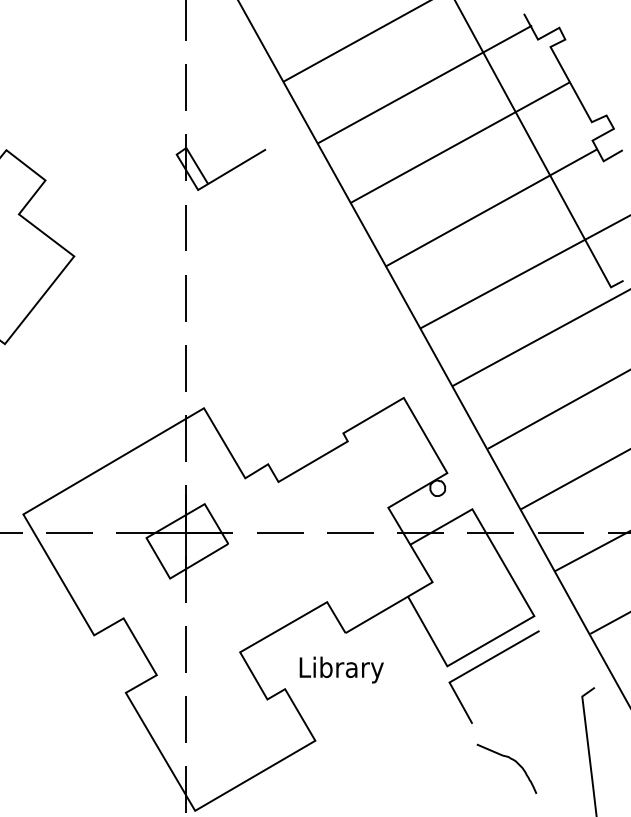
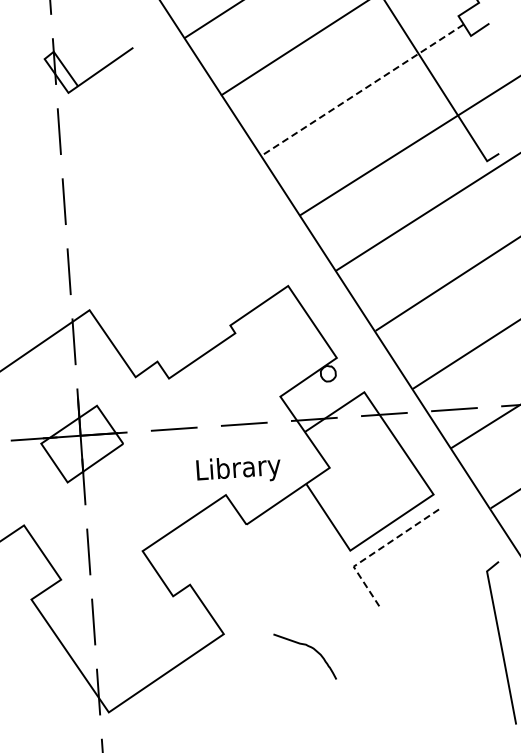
line: (491, 208) -> (362, 90), solid -> dashed
line: (473, 668) -> (376, 551), solid -> dashed
text: (341, 669) -> (238, 469), moved
curve: (510, 759) -> (308, 647), moved

